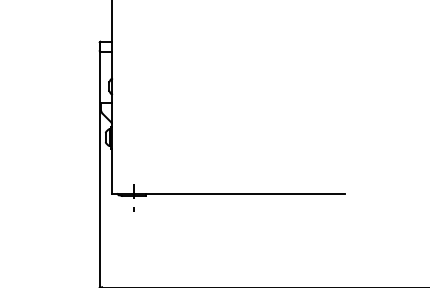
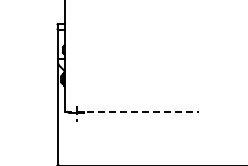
line: (229, 193) -> (132, 111), solid -> dashed

